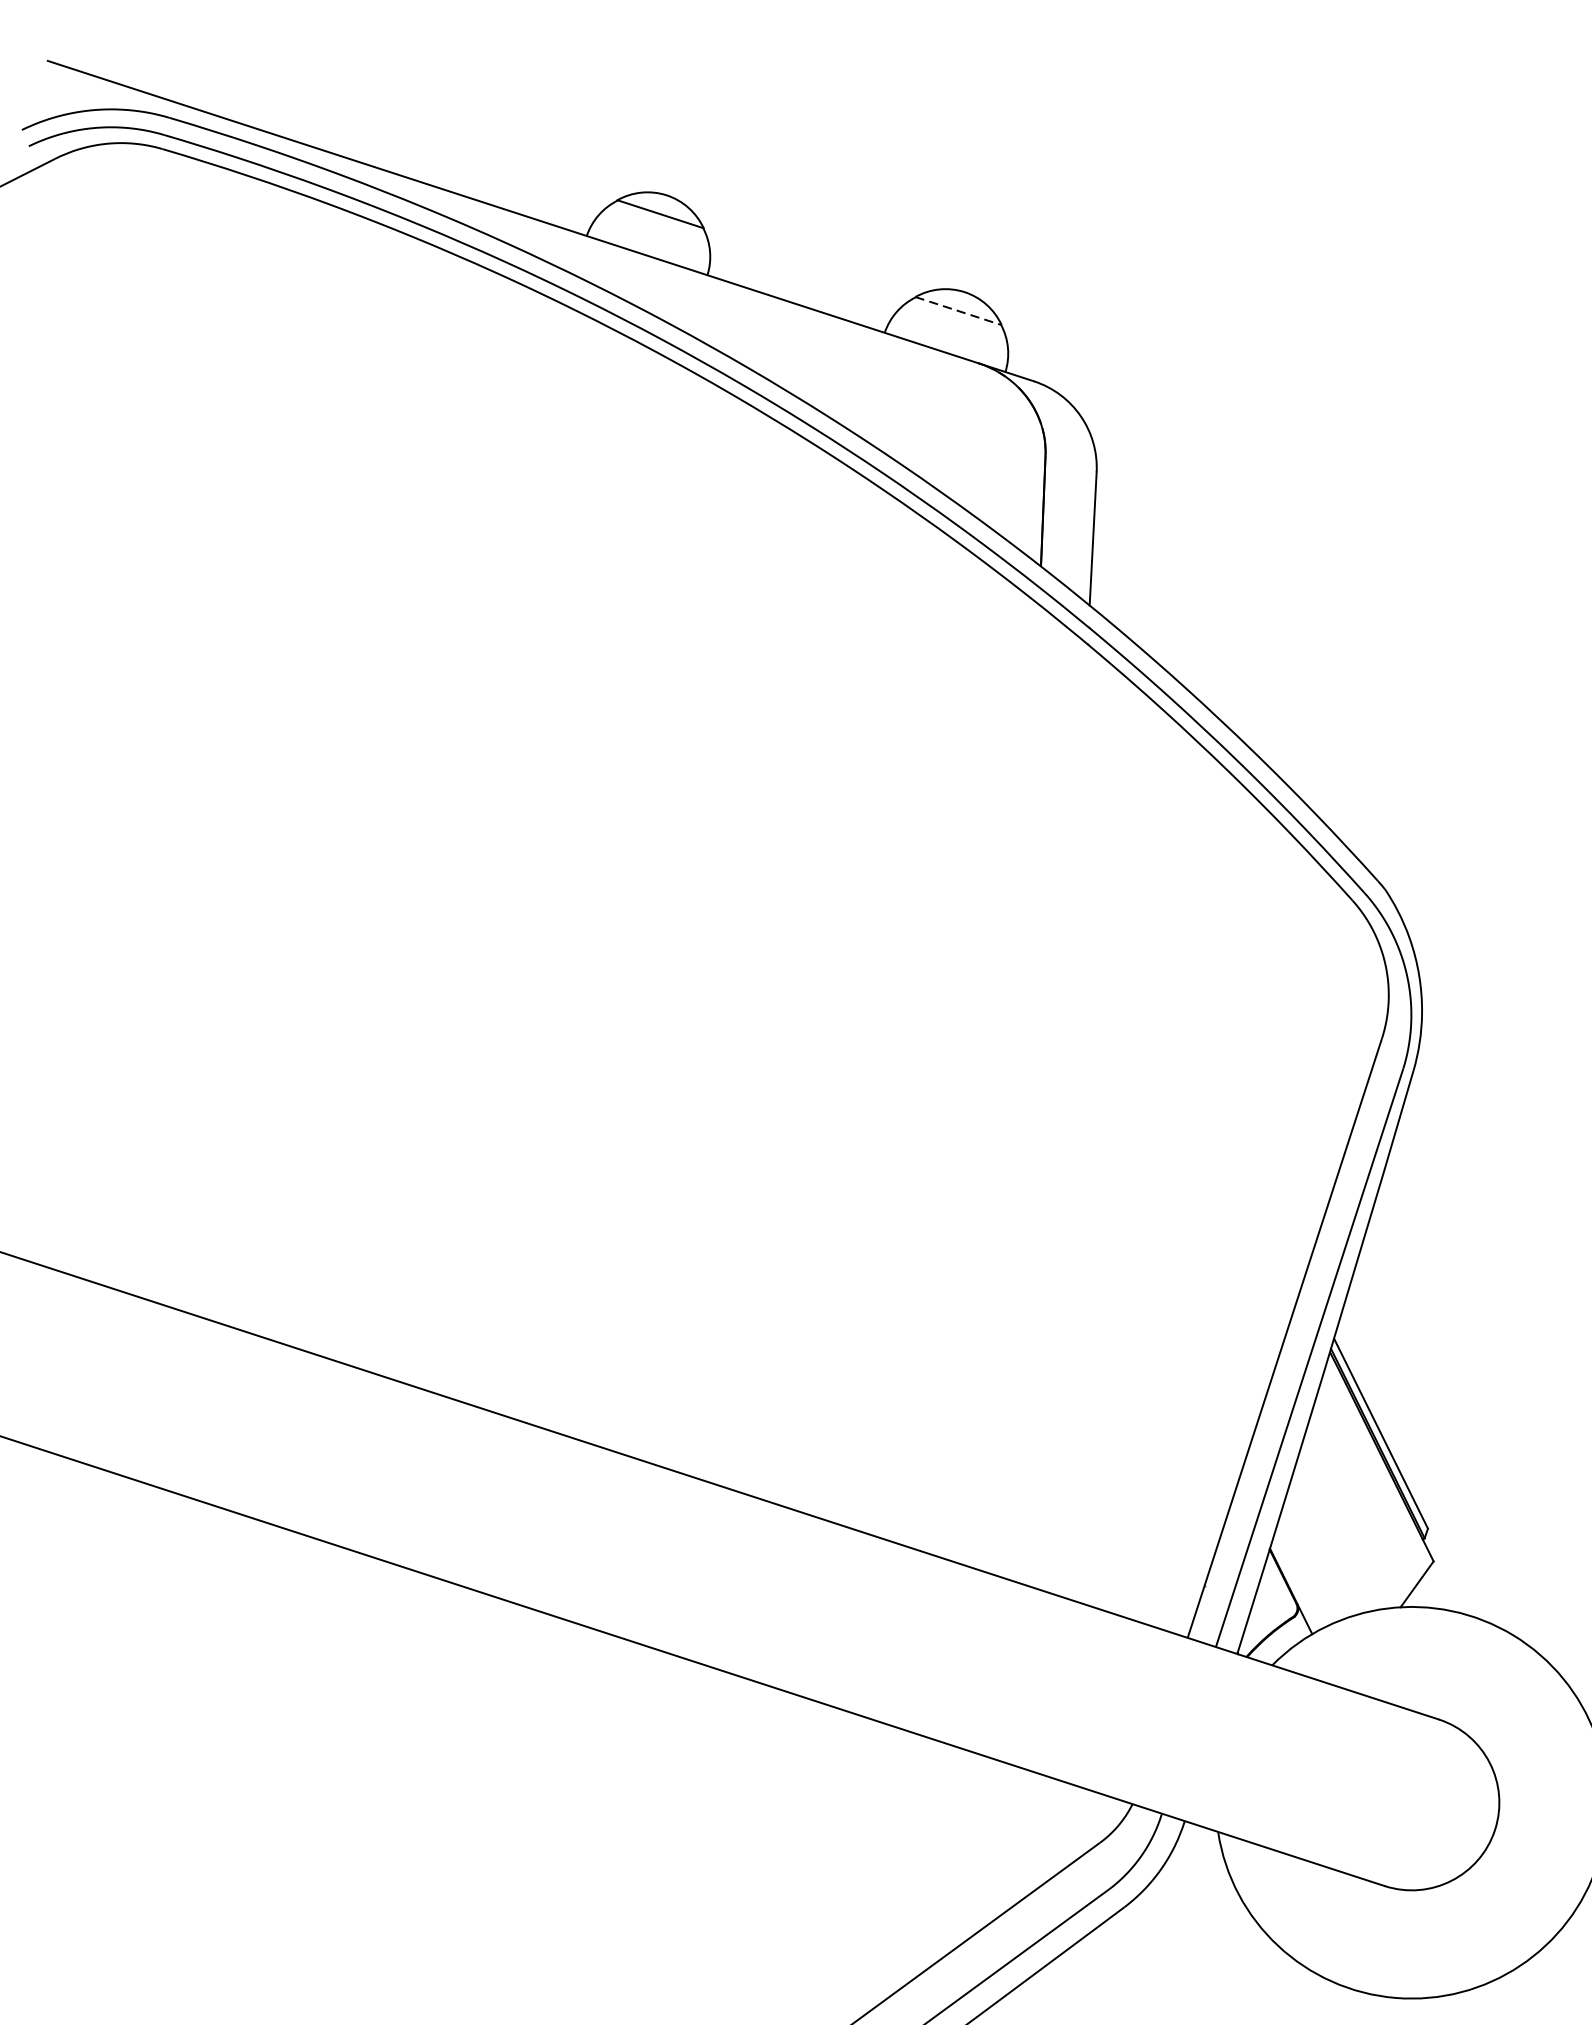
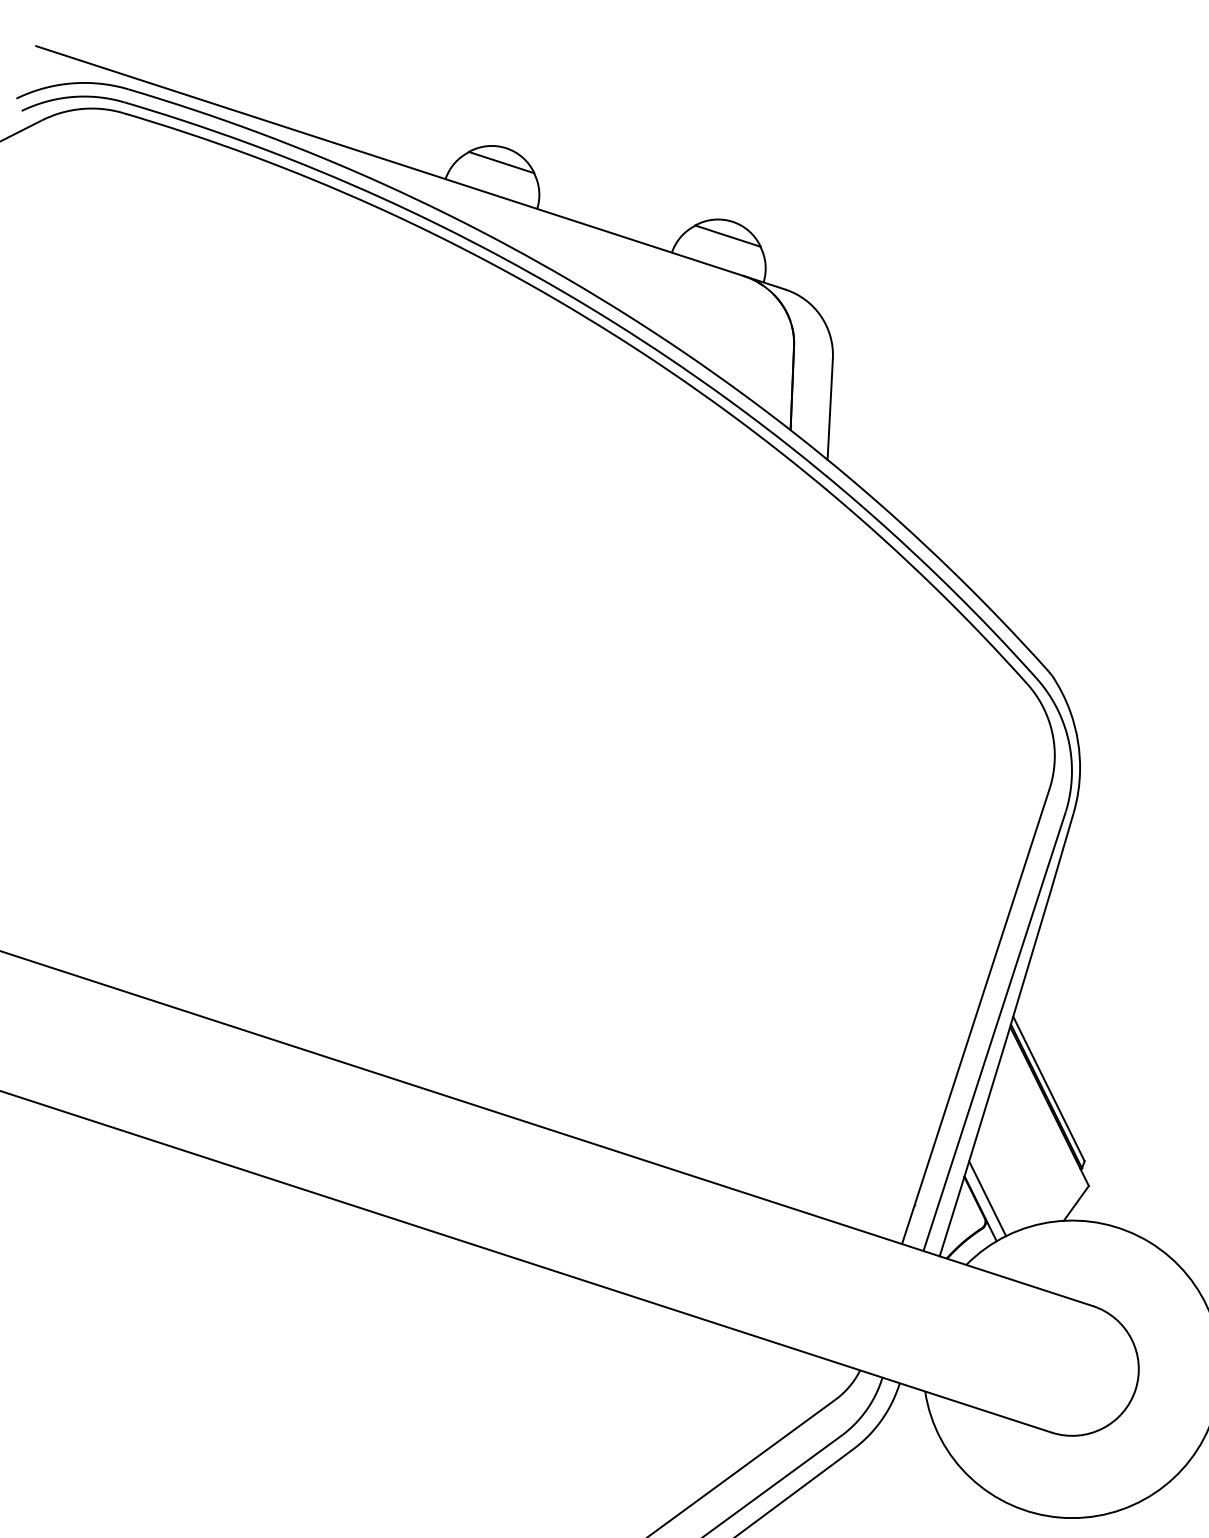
line: (959, 311) -> (728, 236), dashed -> solid
line: (1300, 1577) -> (987, 1198), added

